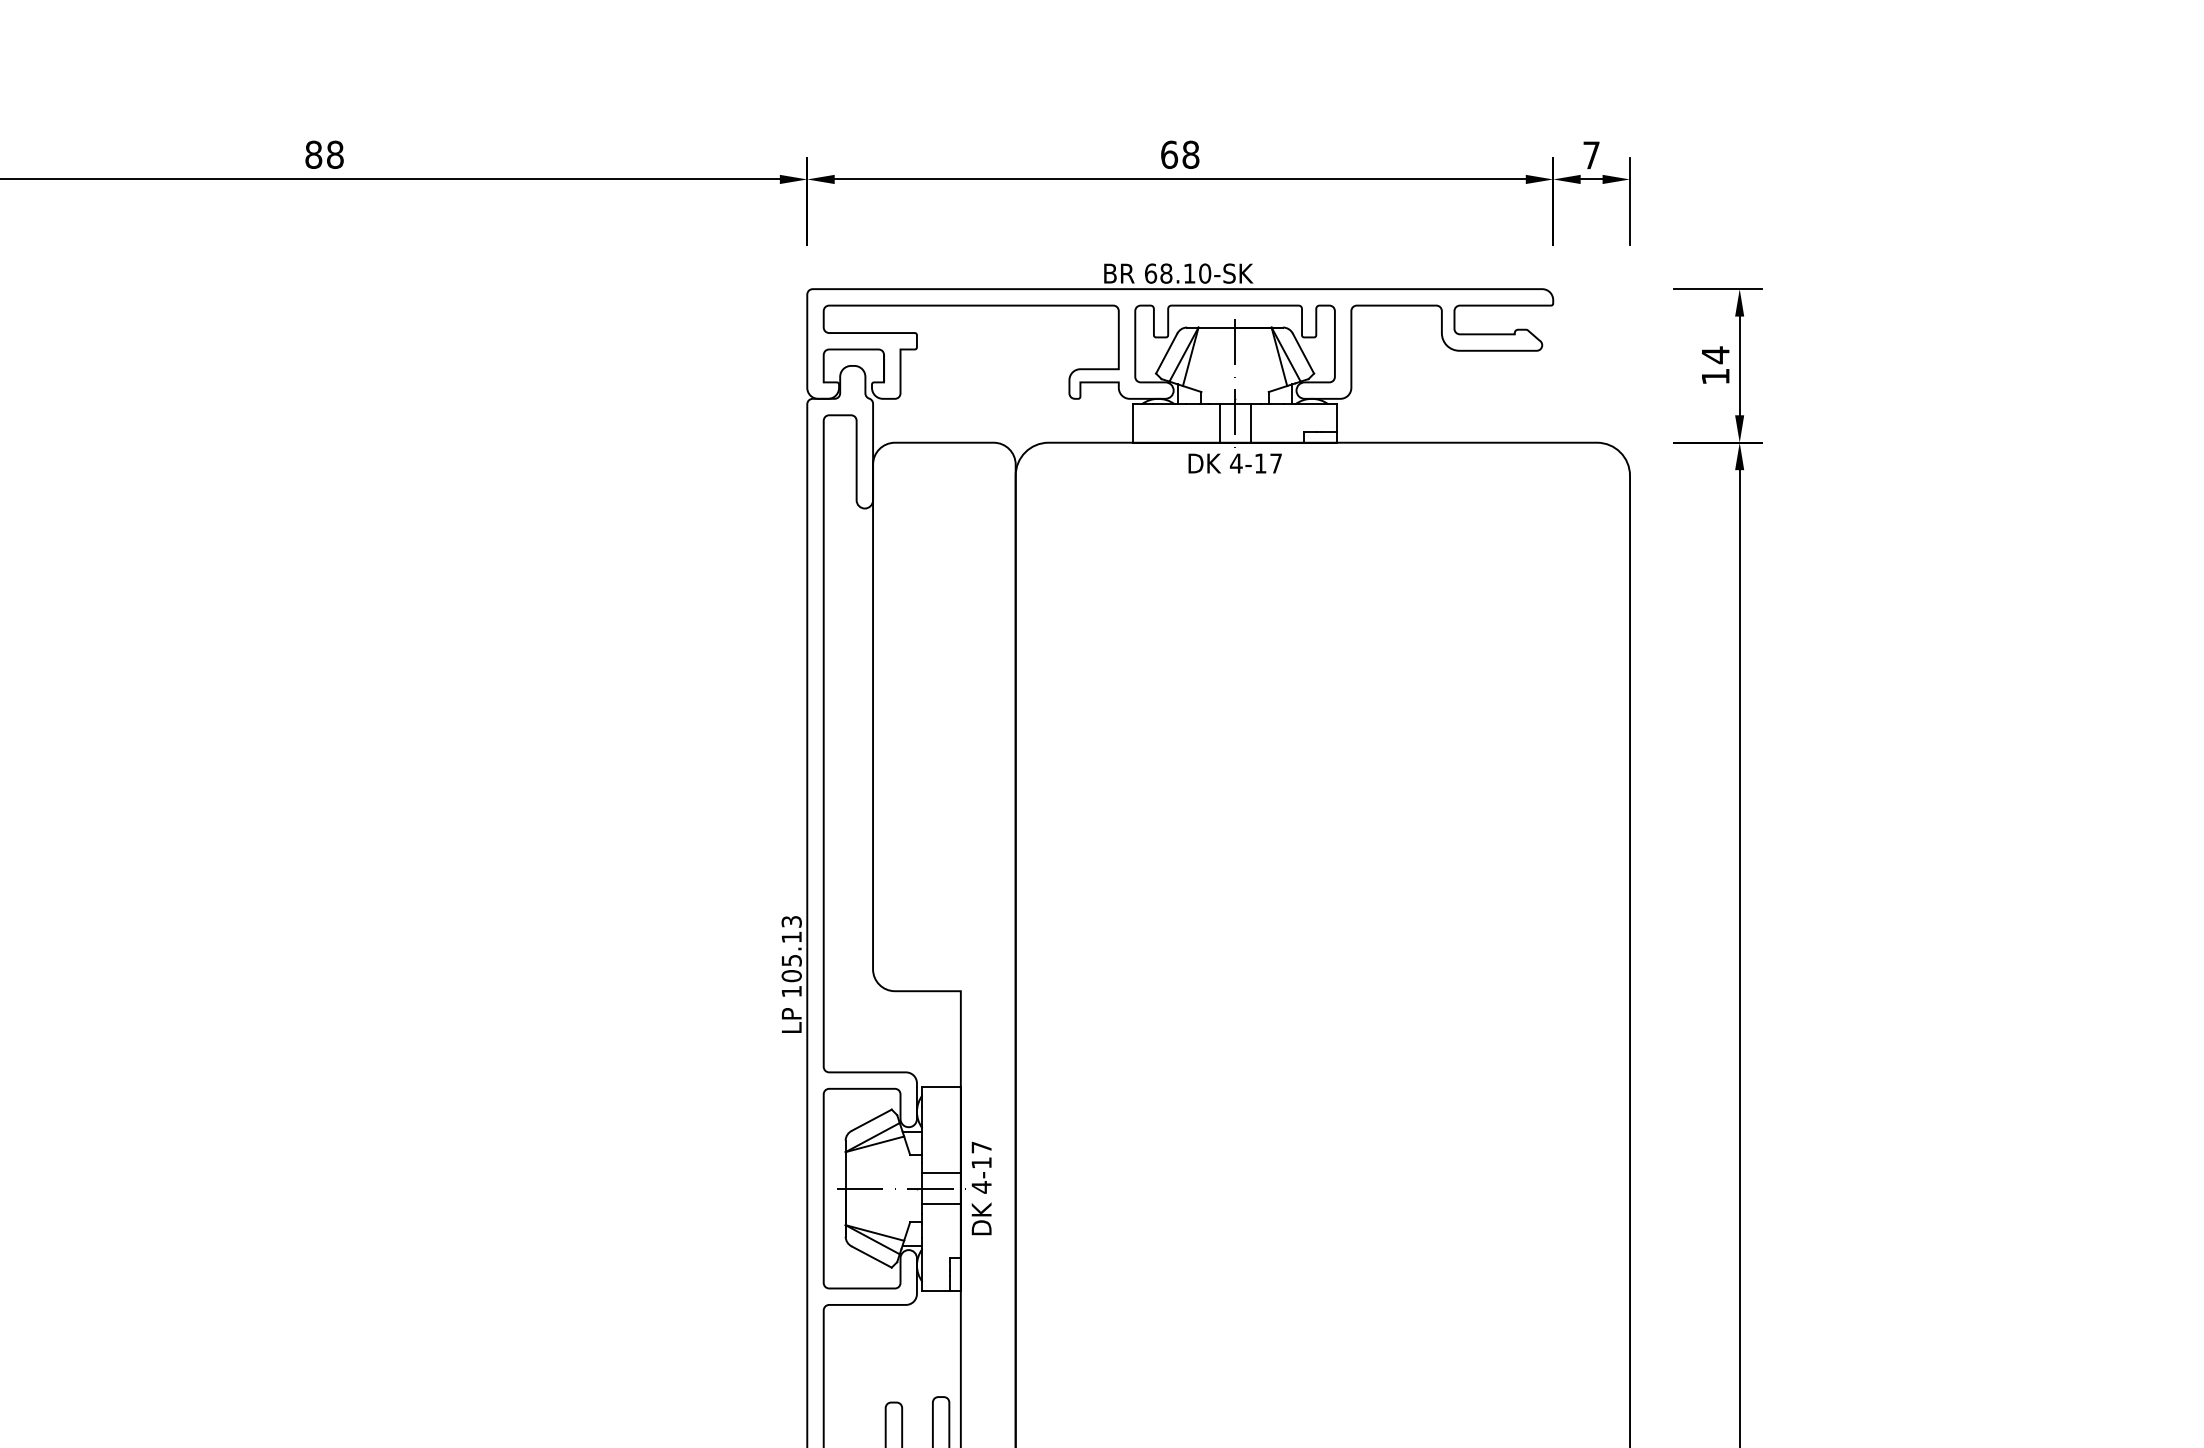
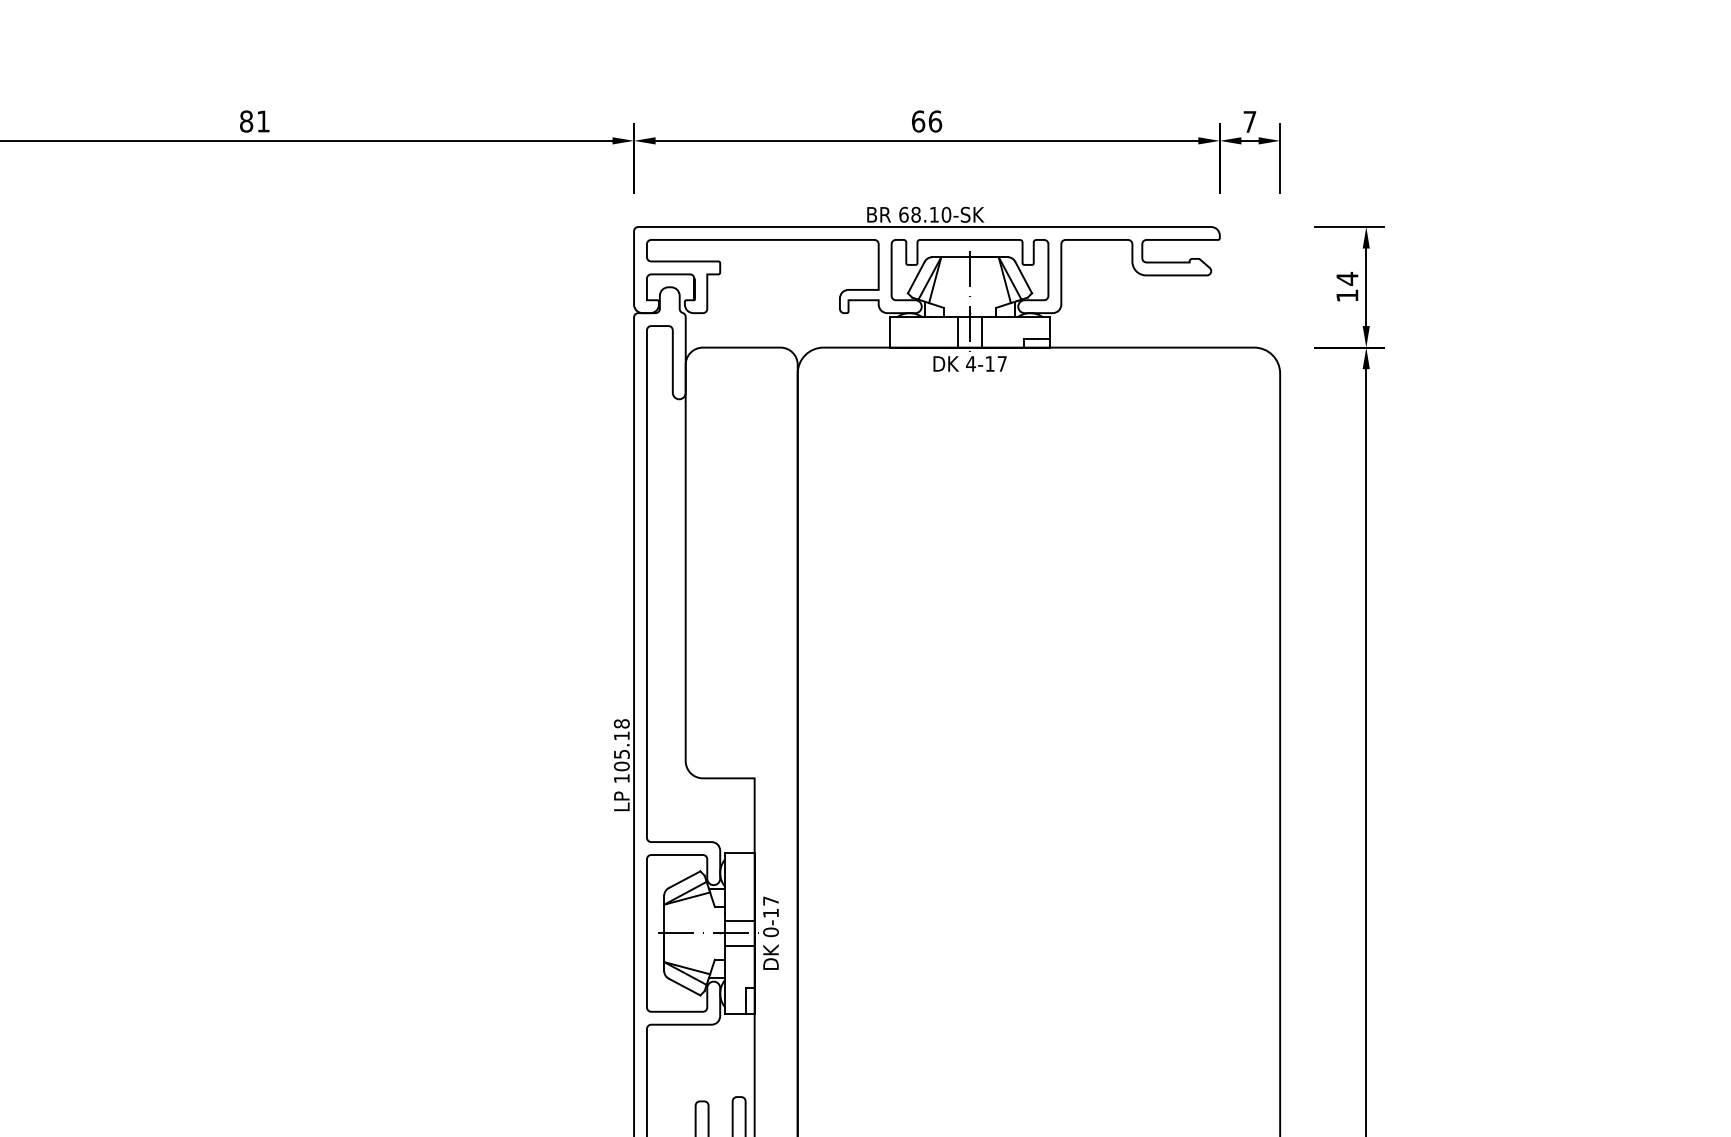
text: (335, 154) -> (263, 121), 88 -> 81
text: (1190, 154) -> (934, 121), 68 -> 66
text: (791, 921) -> (621, 723), 105.13 -> 105.18
text: (981, 1187) -> (770, 932), 4-17 -> 0-17

